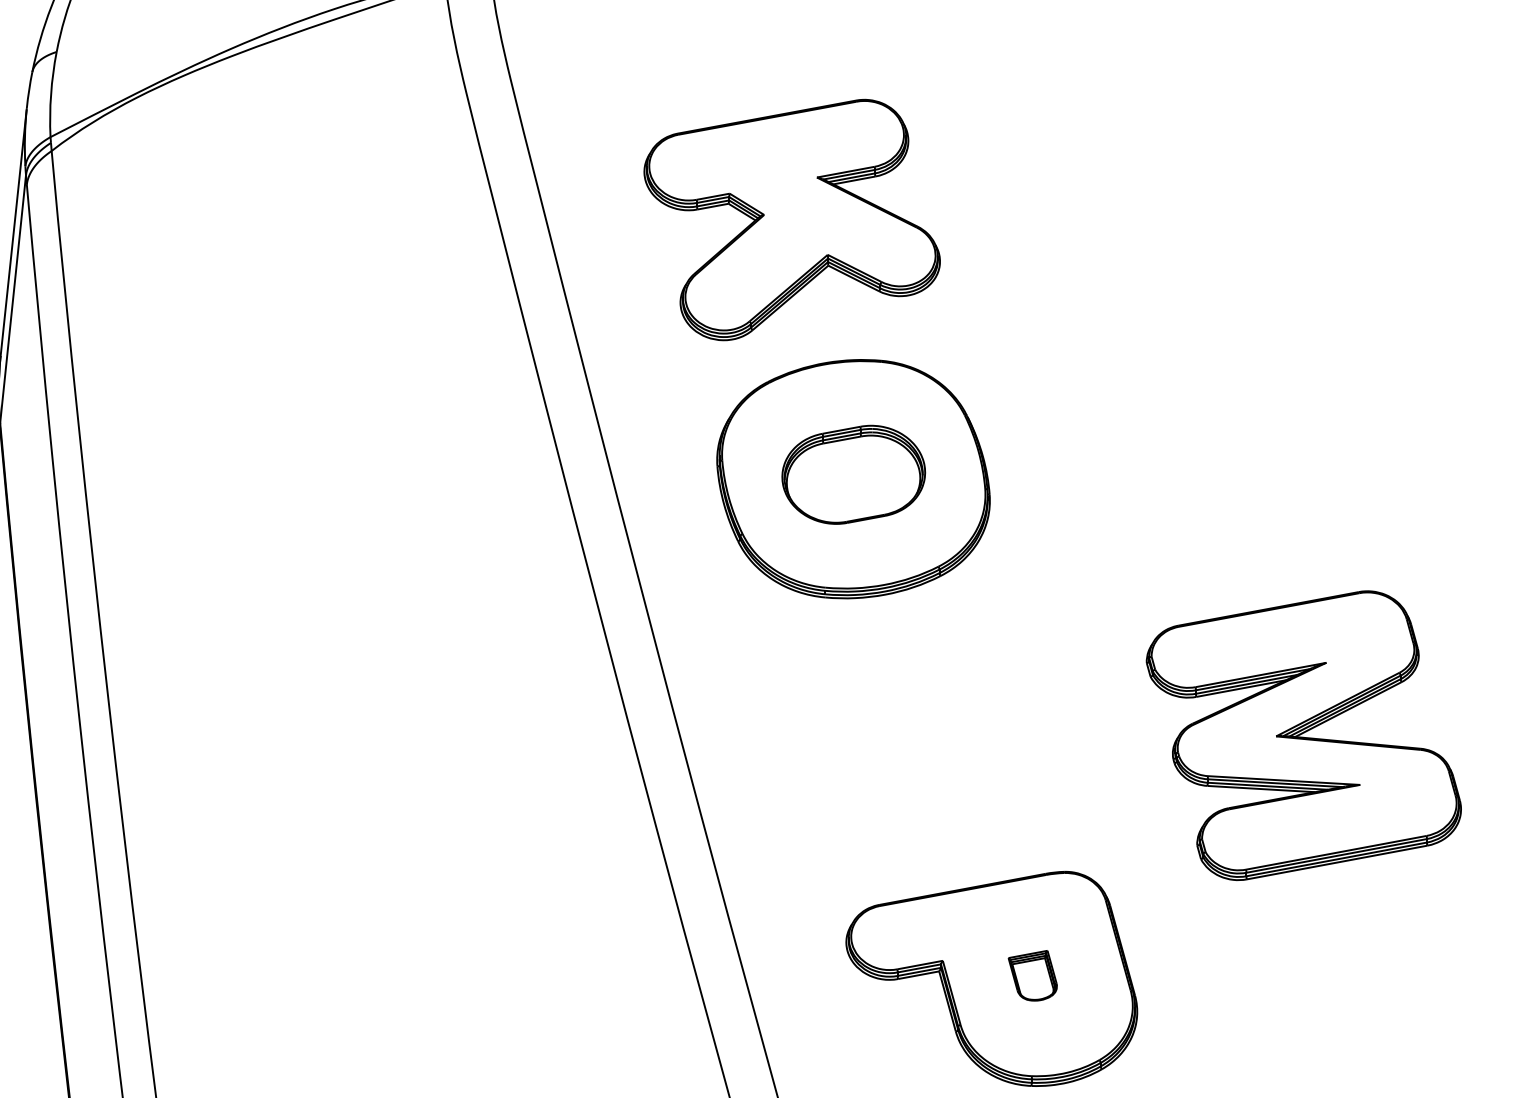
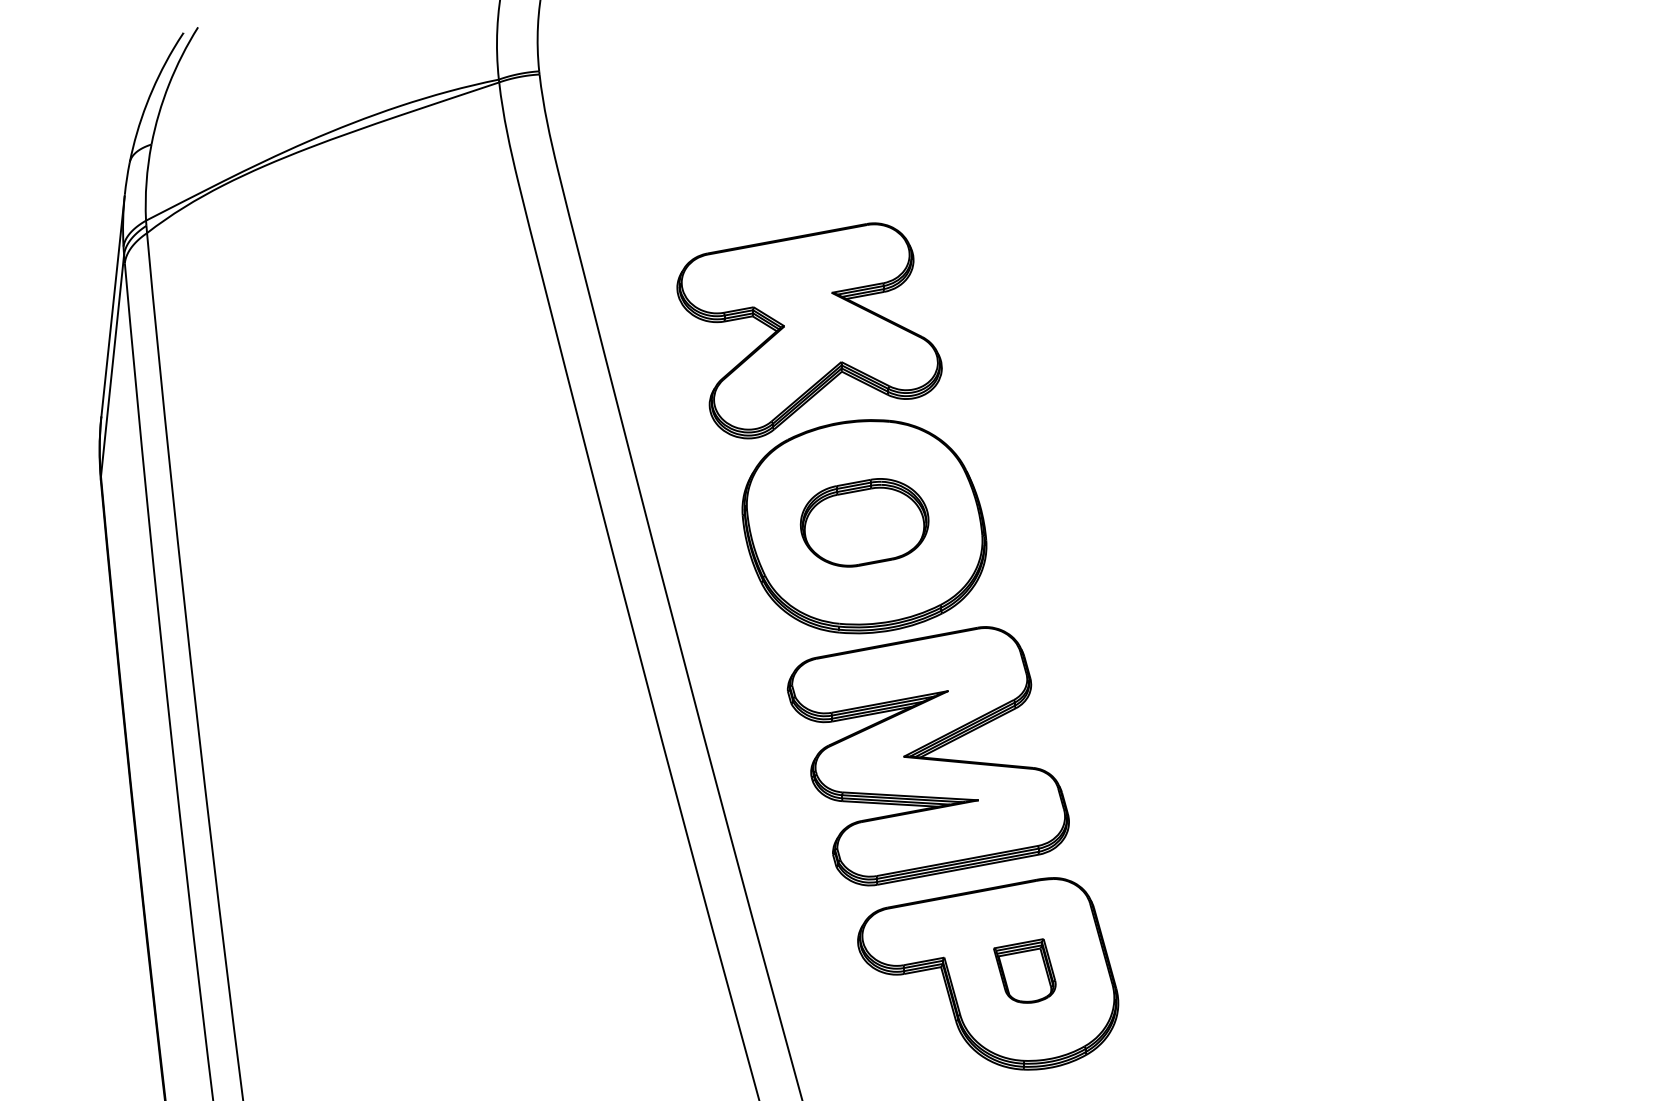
part: (792, 219) -> (809, 330), moved
part: (1302, 736) -> (927, 756), moved
part: (1032, 975) -> (1024, 970), size x1.43

